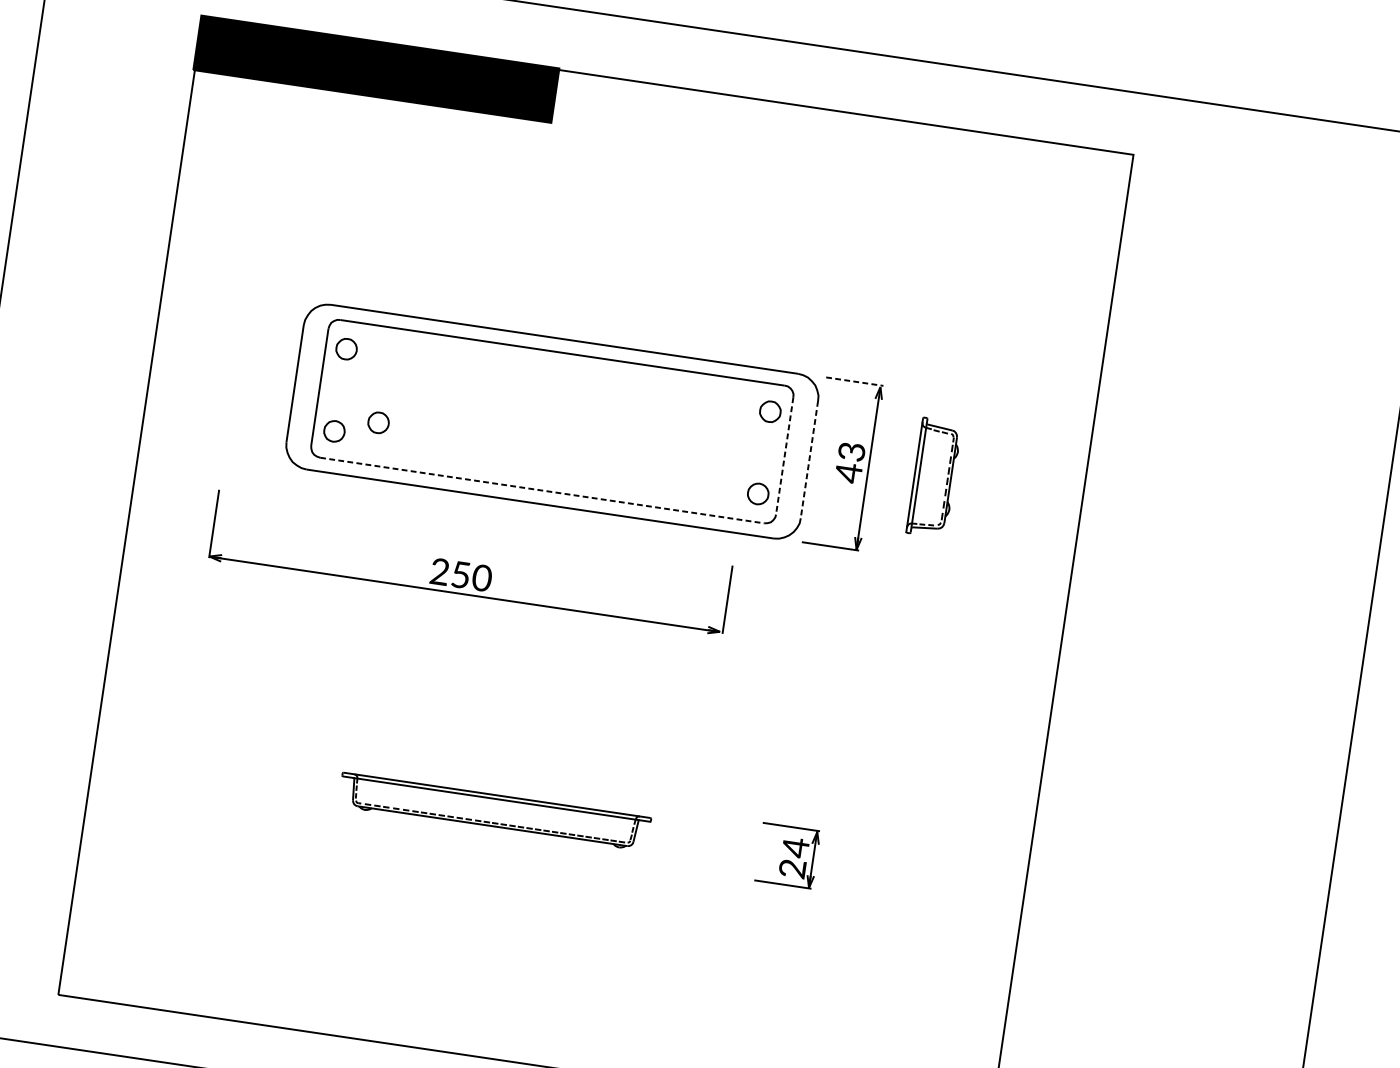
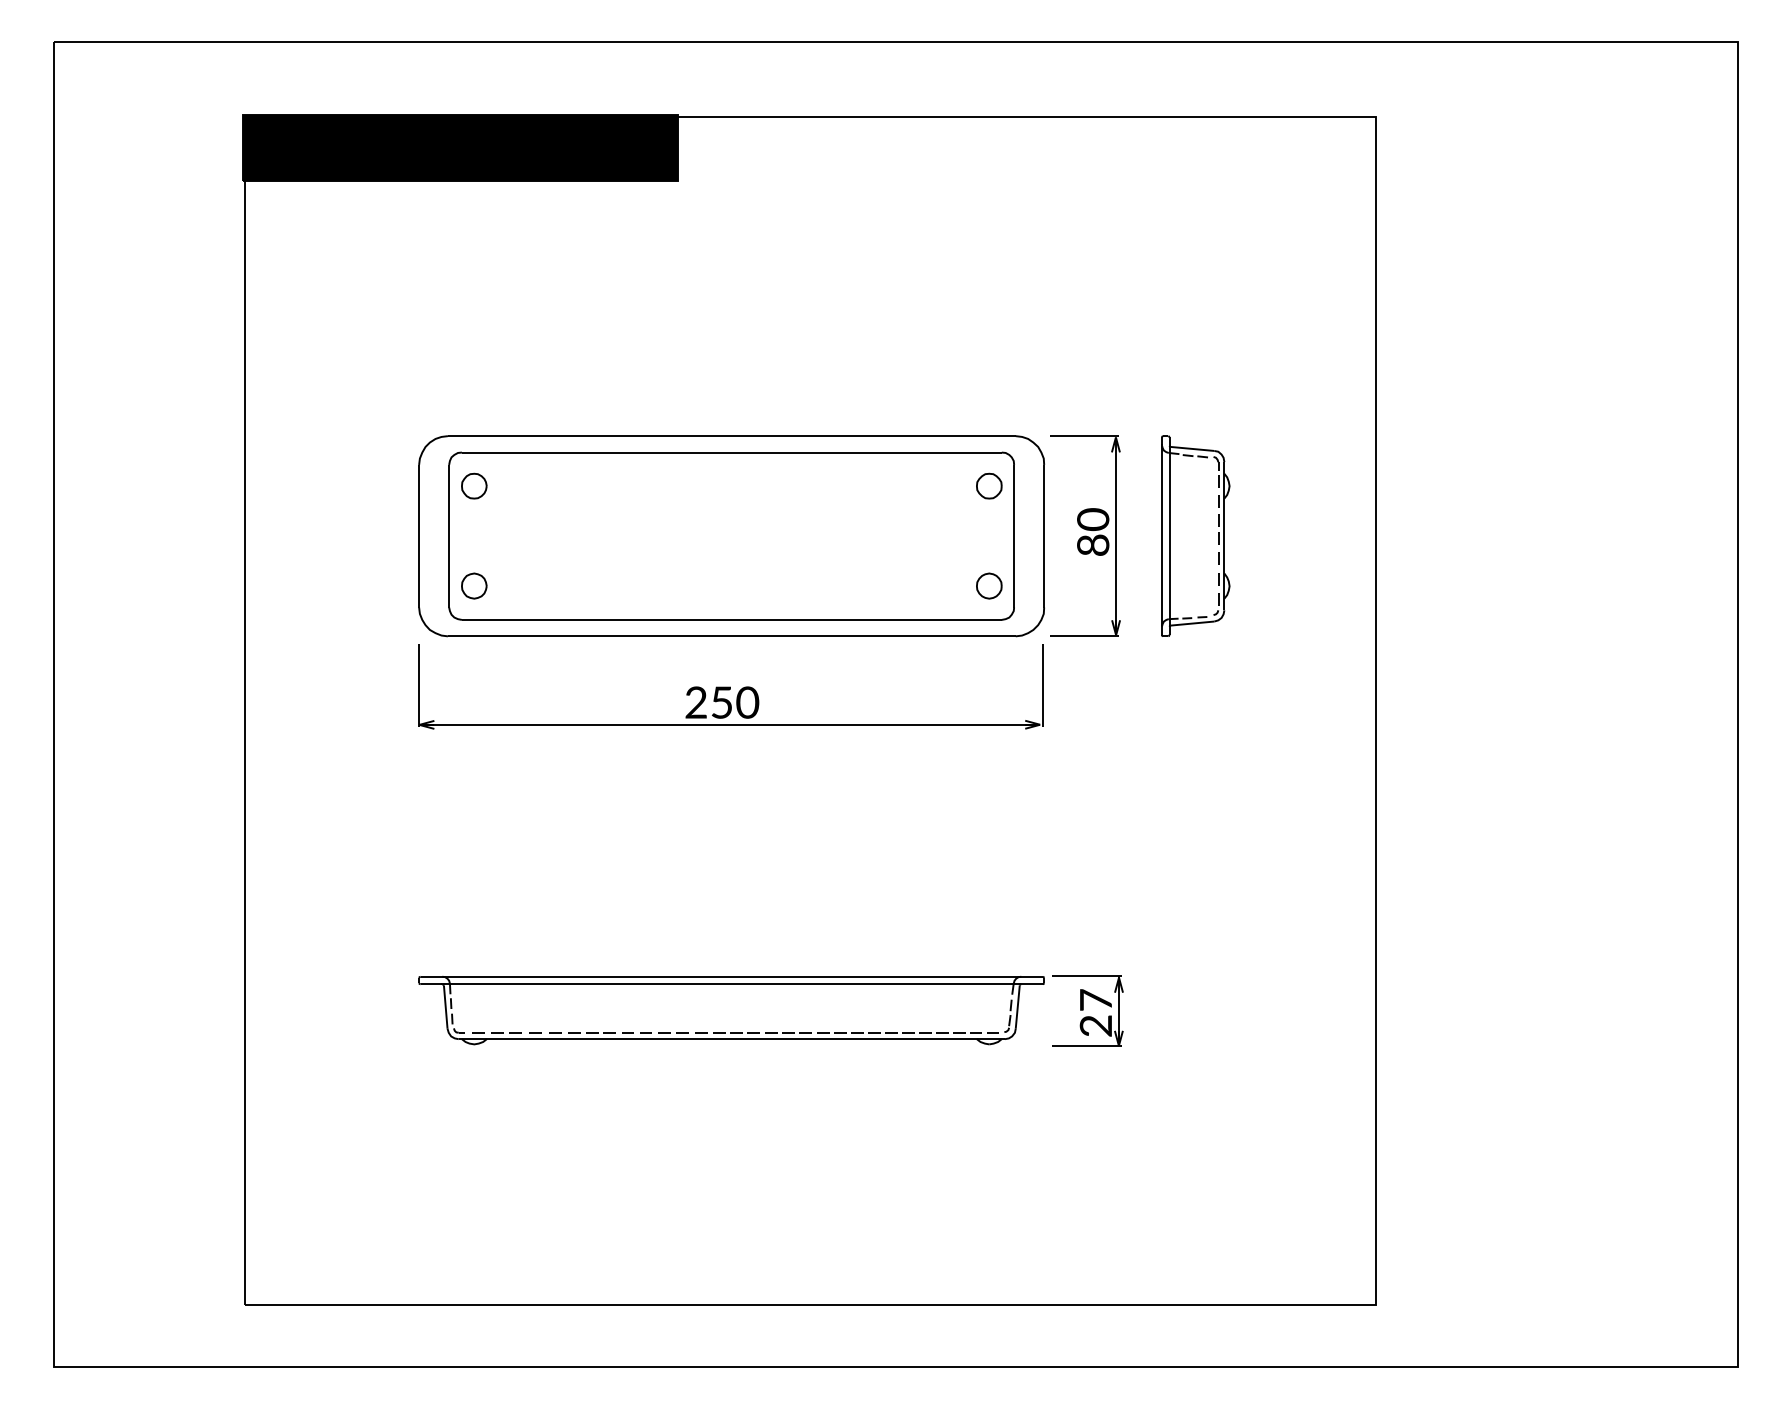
line: (854, 381) -> (1084, 435), dashed -> solid
part: (378, 422) -> (525, 567), removed
line: (784, 456) -> (1014, 536), dashed -> solid
line: (809, 459) -> (1044, 536), dashed -> solid
text: (850, 462) -> (1093, 532), 43 -> 80
part: (934, 477) -> (1195, 535), size x1.43
line: (542, 490) -> (731, 619), dashed -> solid
part: (469, 562) -> (730, 686), moved
part: (494, 811) -> (731, 1010), size x1.67
text: (795, 847) -> (1095, 1000), 24 -> 27

